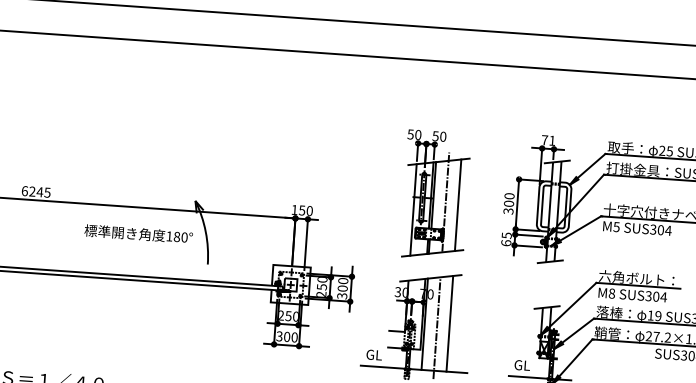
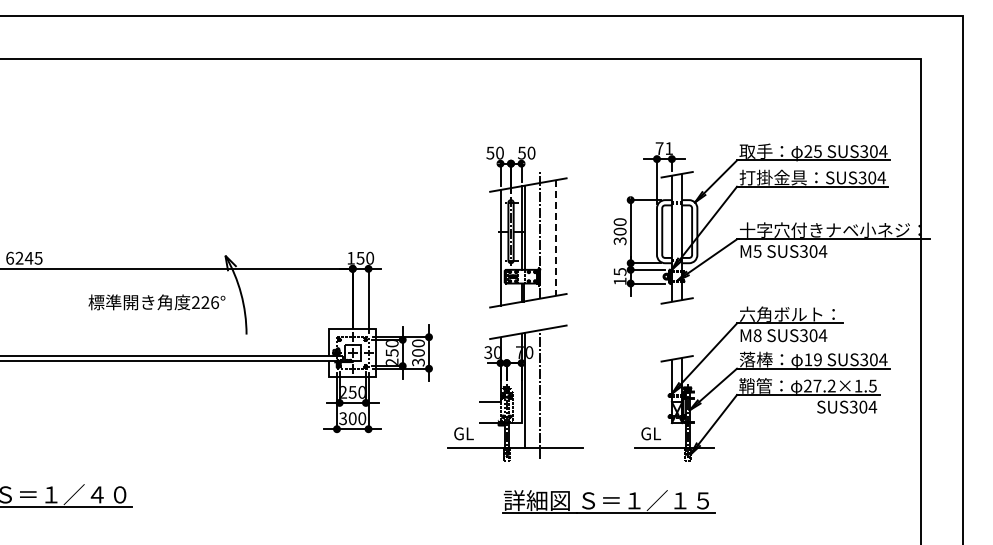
line: (458, 204) -> (556, 237), solid -> dashed
text: (177, 236) -> (205, 302), 180° -> 226°
text: (505, 243) -> (619, 281), 65 -> 15
line: (450, 323) -> (556, 387), removed

